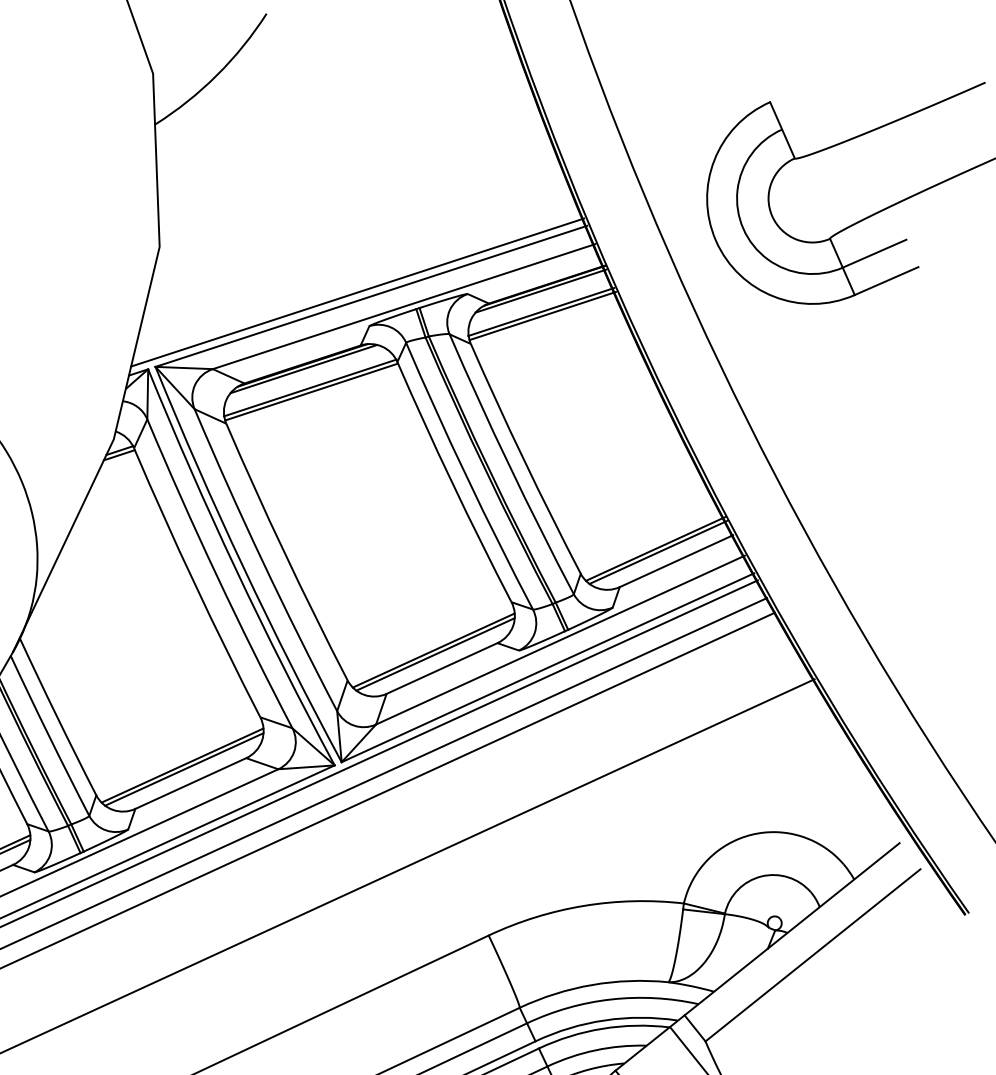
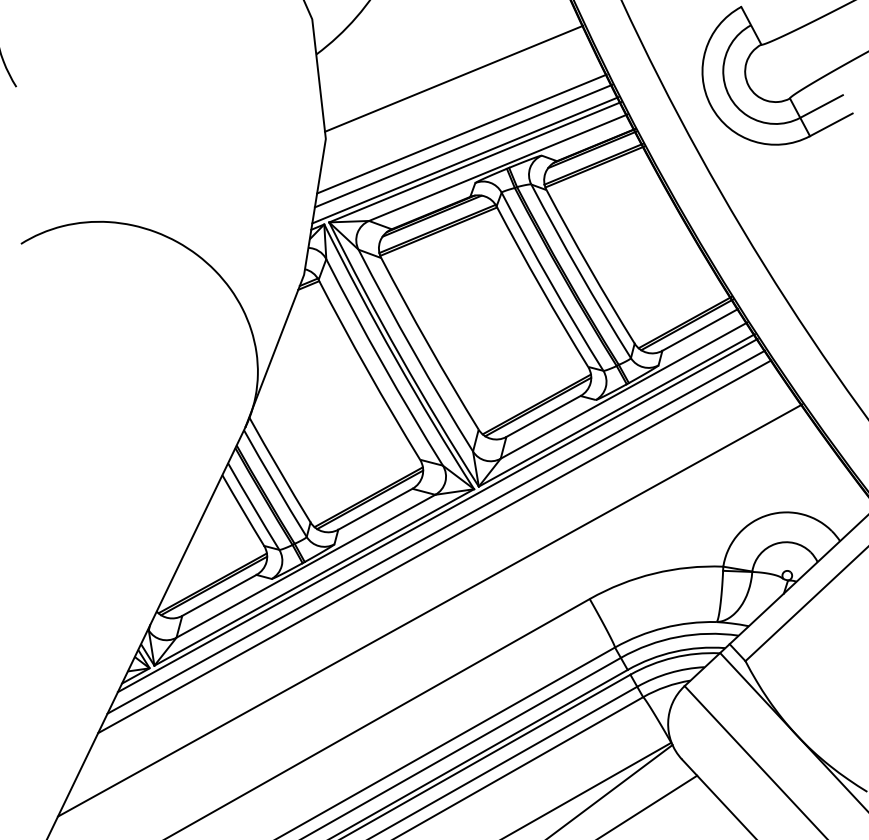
line: (350, 173) -> (454, 78), added
line: (354, 253) -> (461, 133), added
line: (356, 271) -> (463, 145), added

